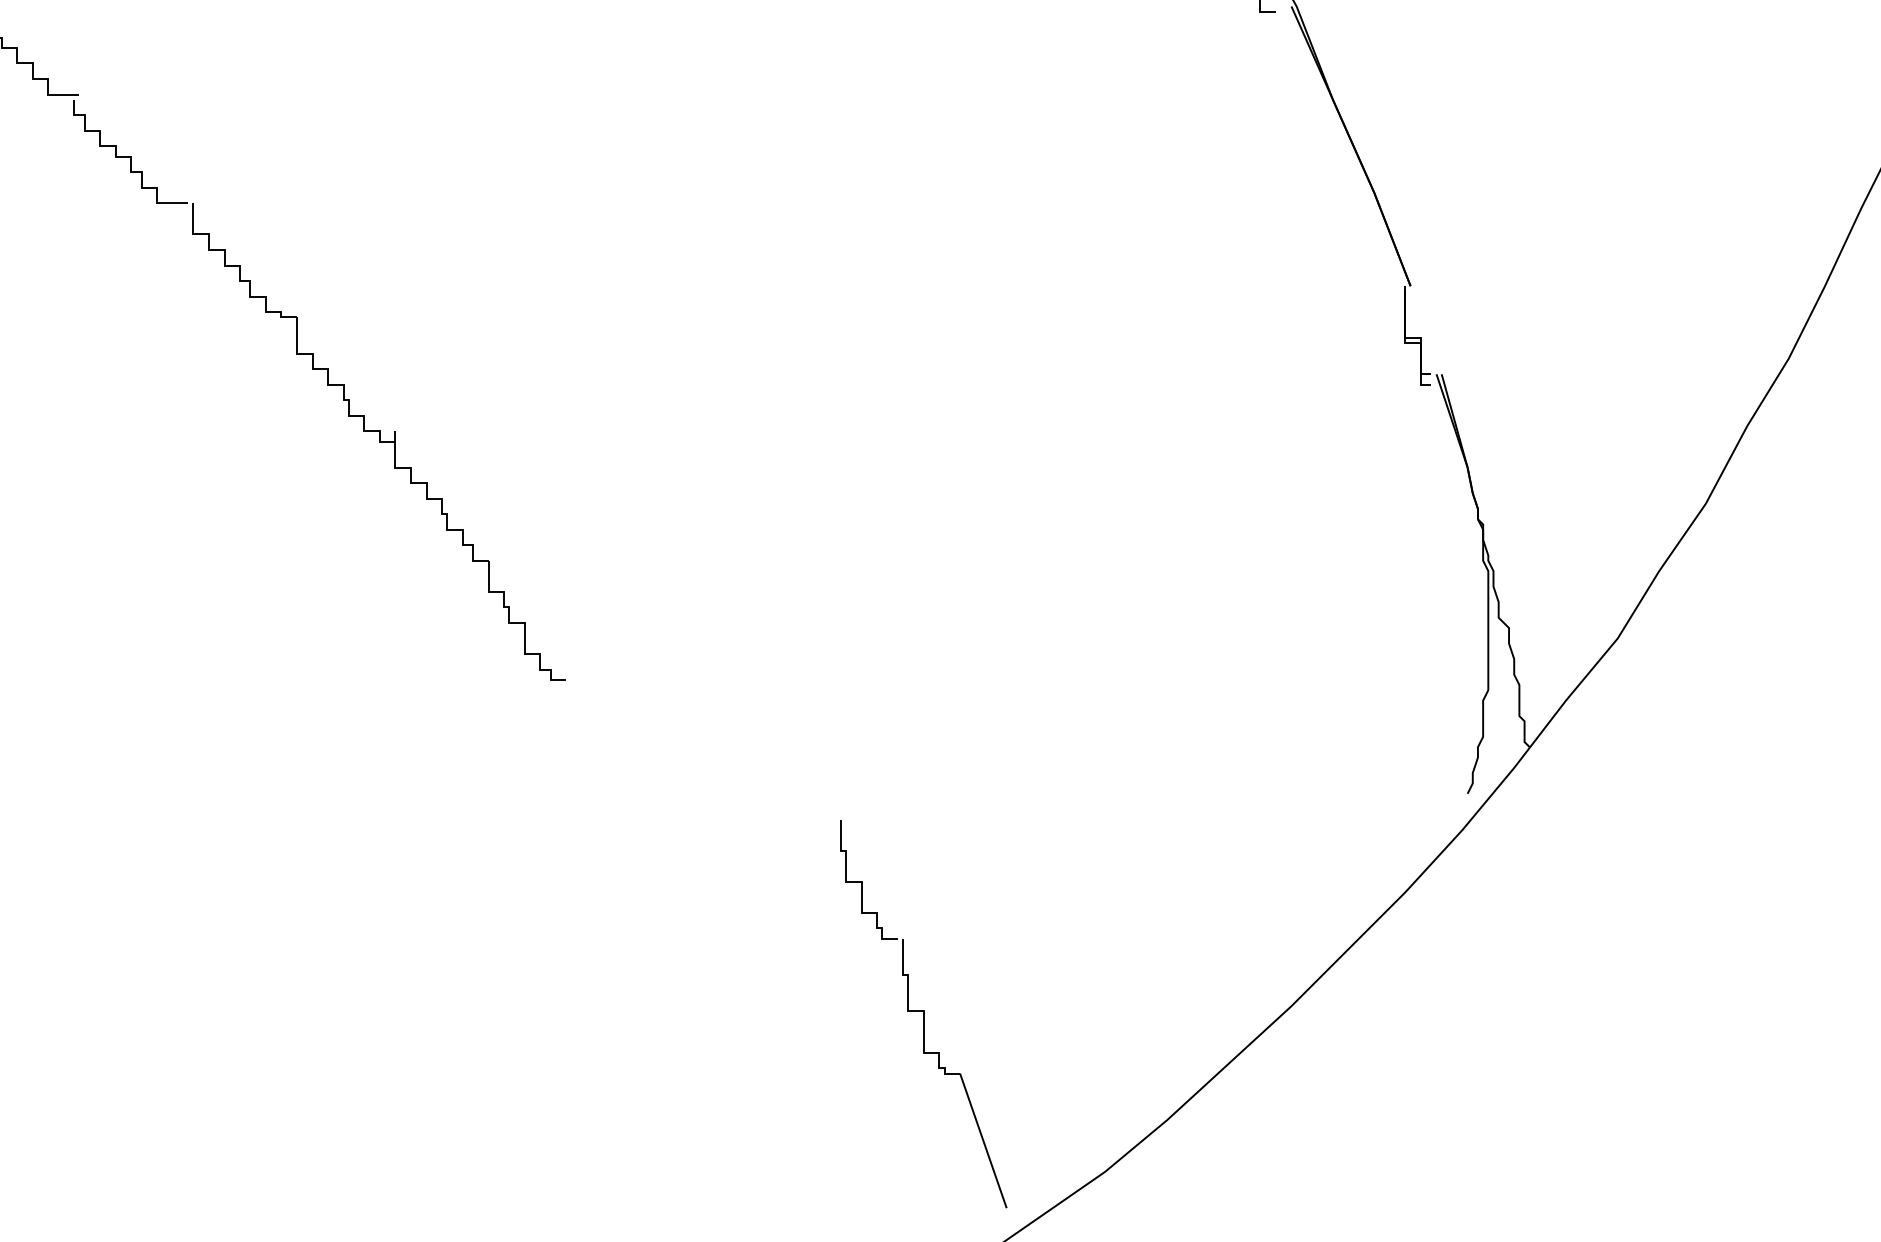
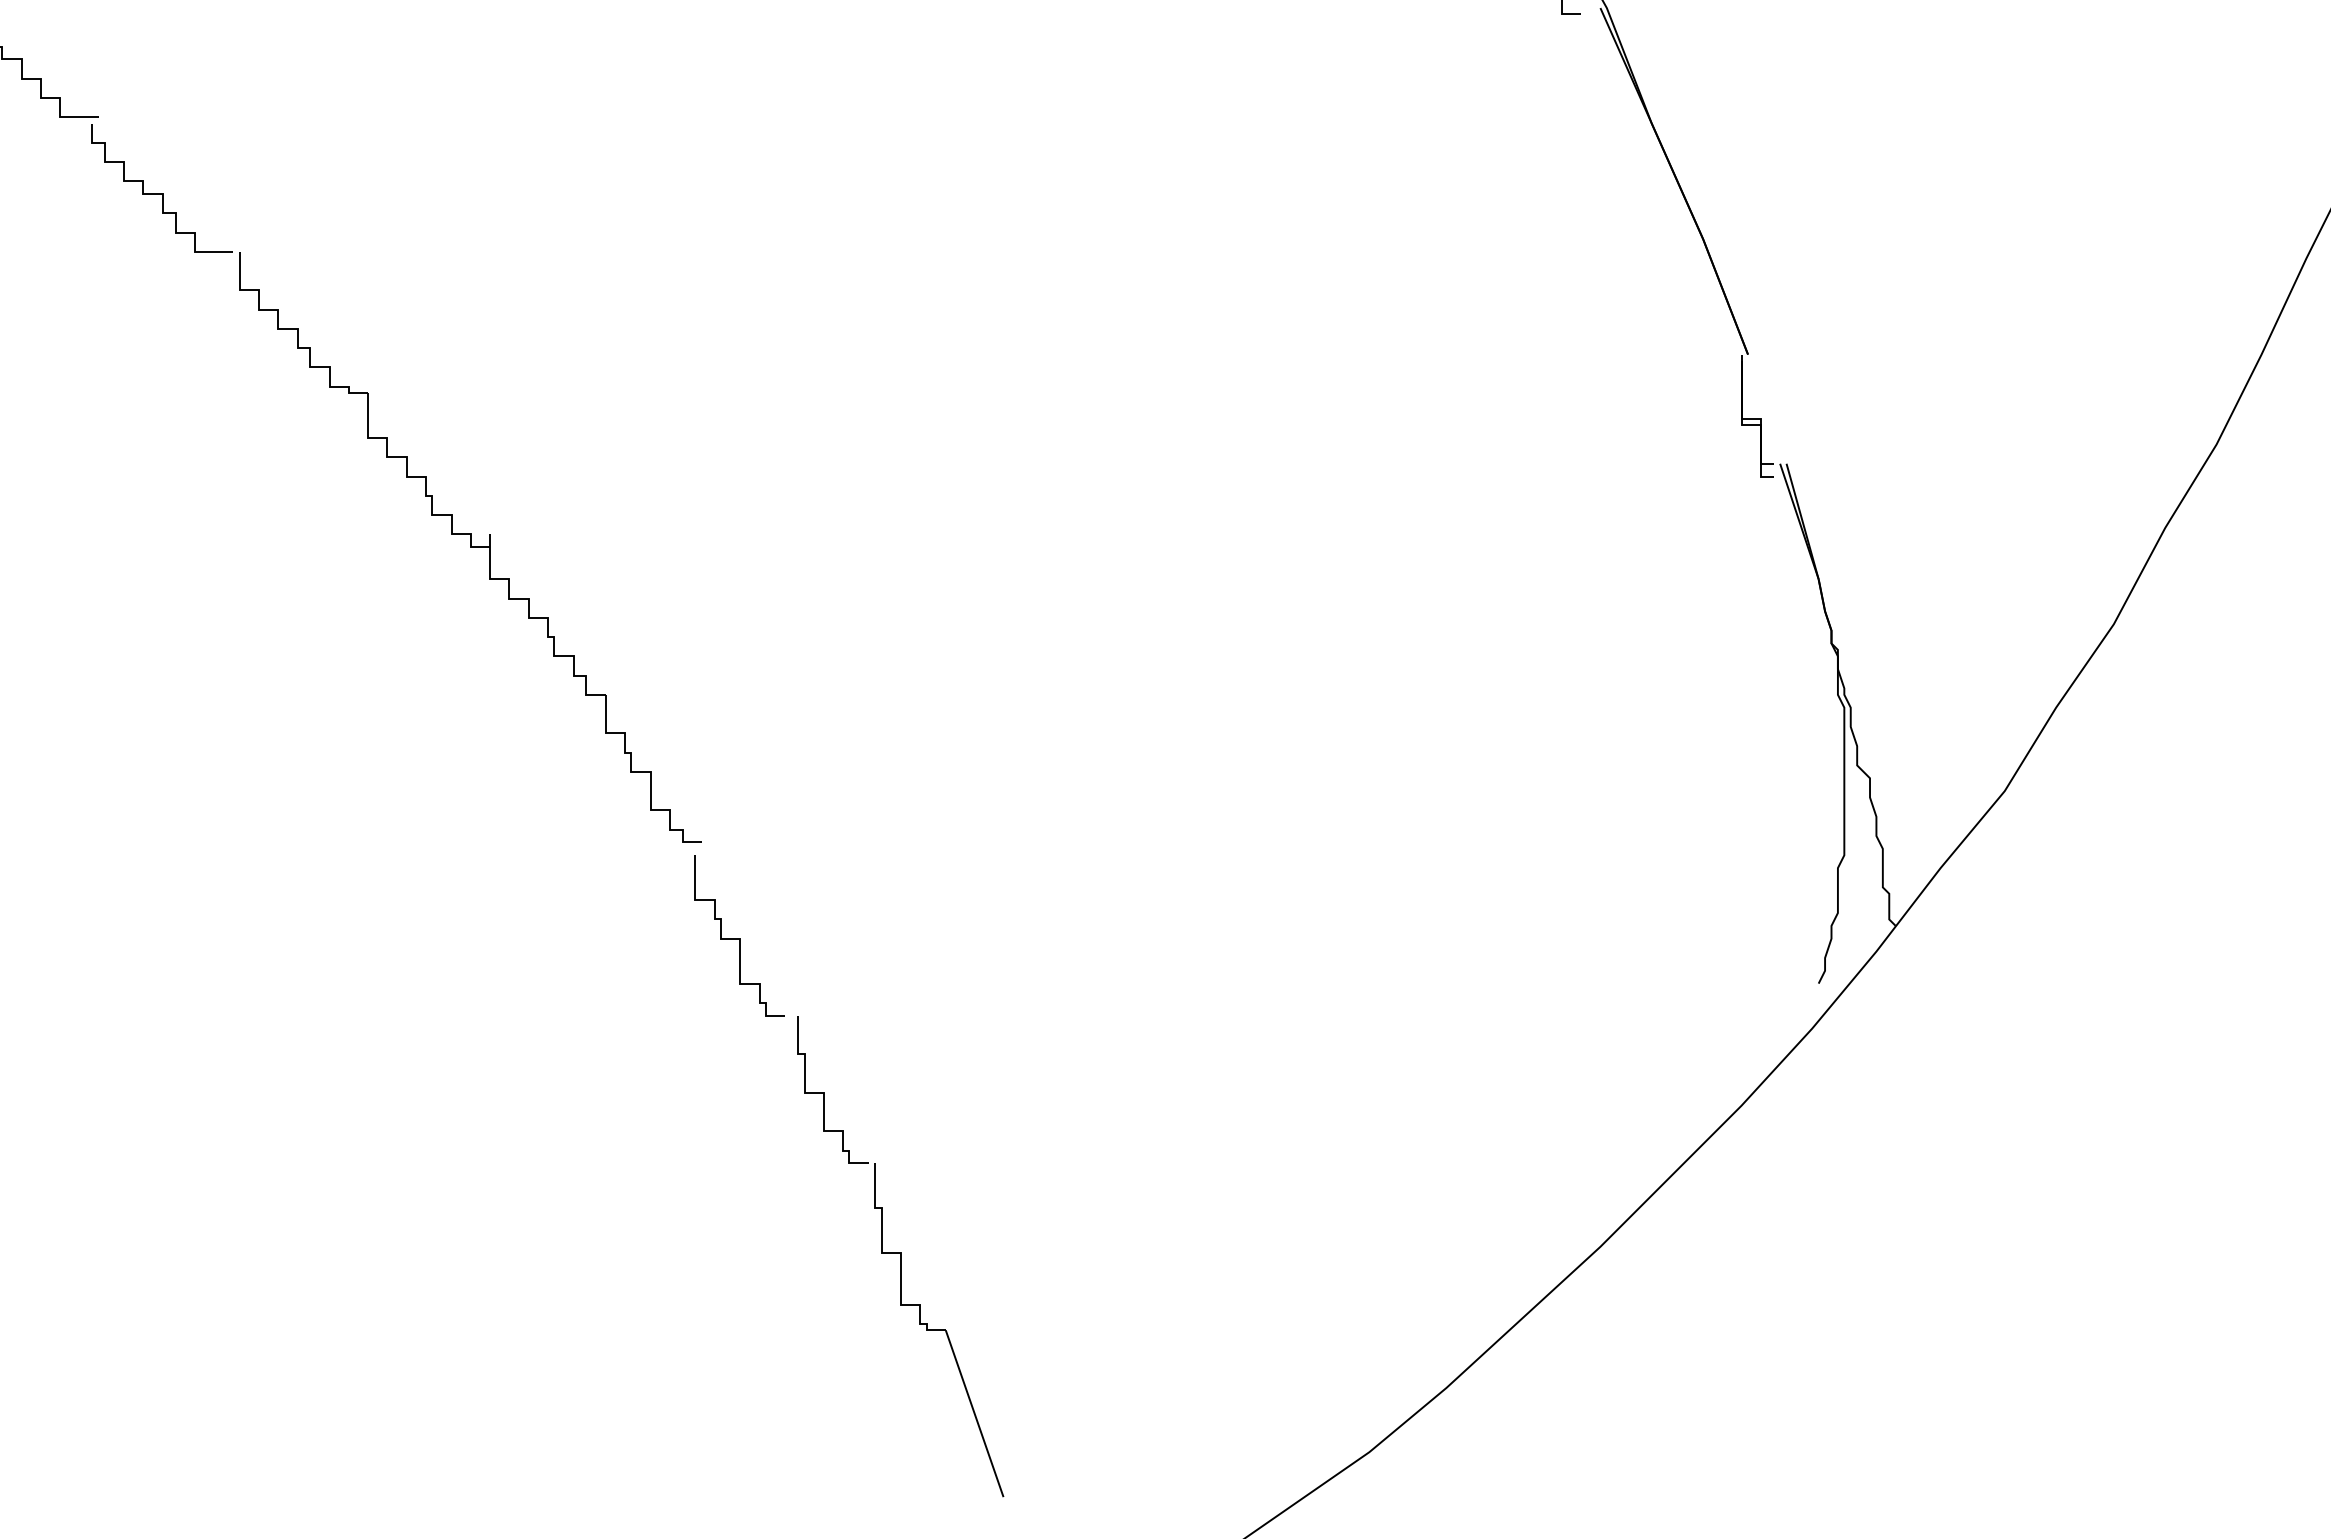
curve: (596, 757) -> (739, 938), added
part: (923, 1014) -> (900, 1256), moved

